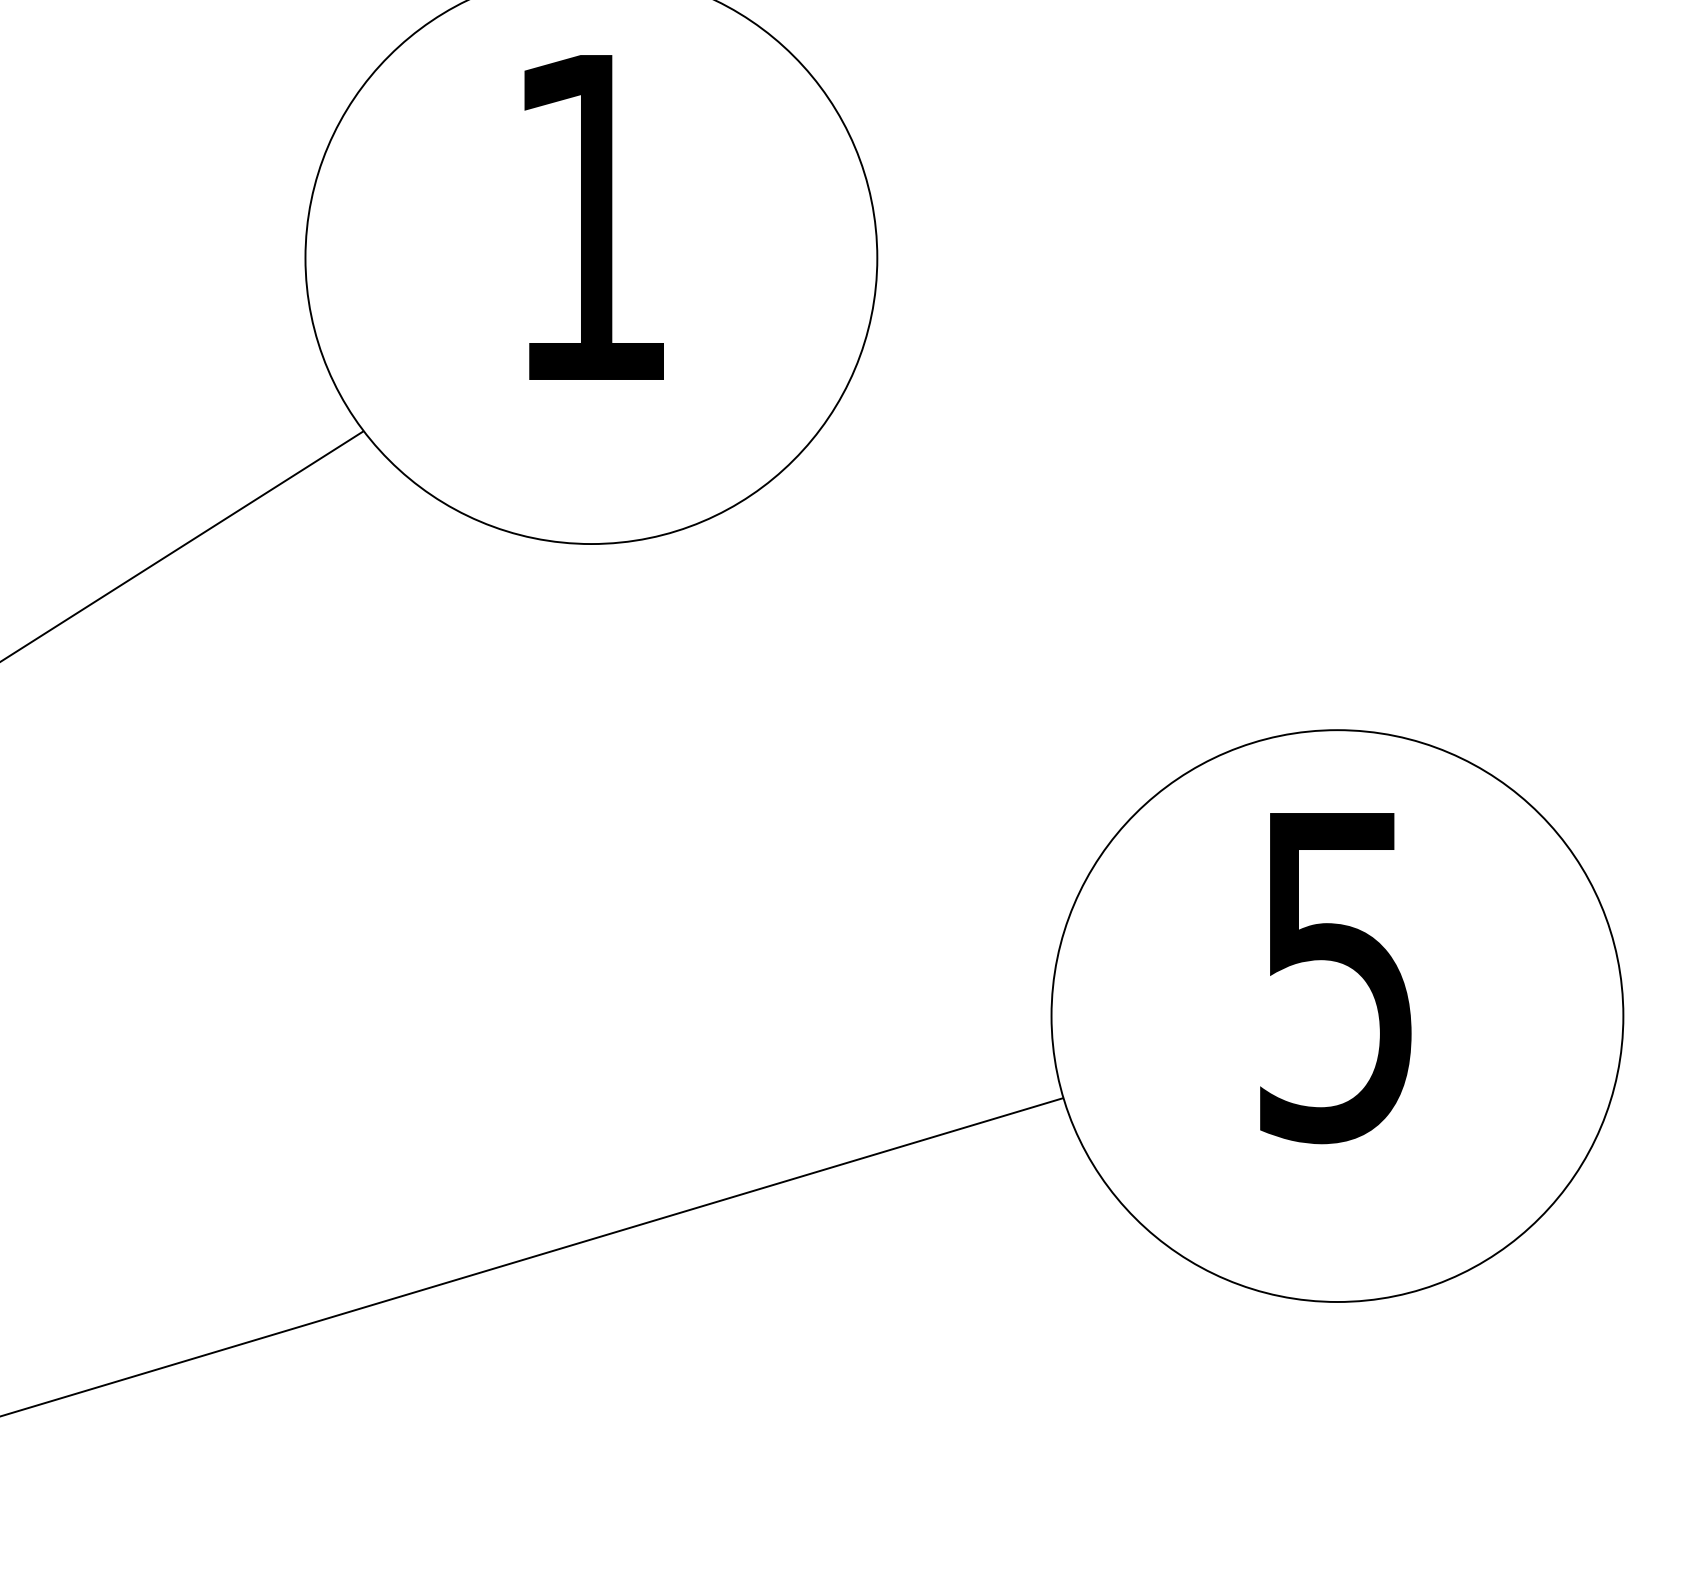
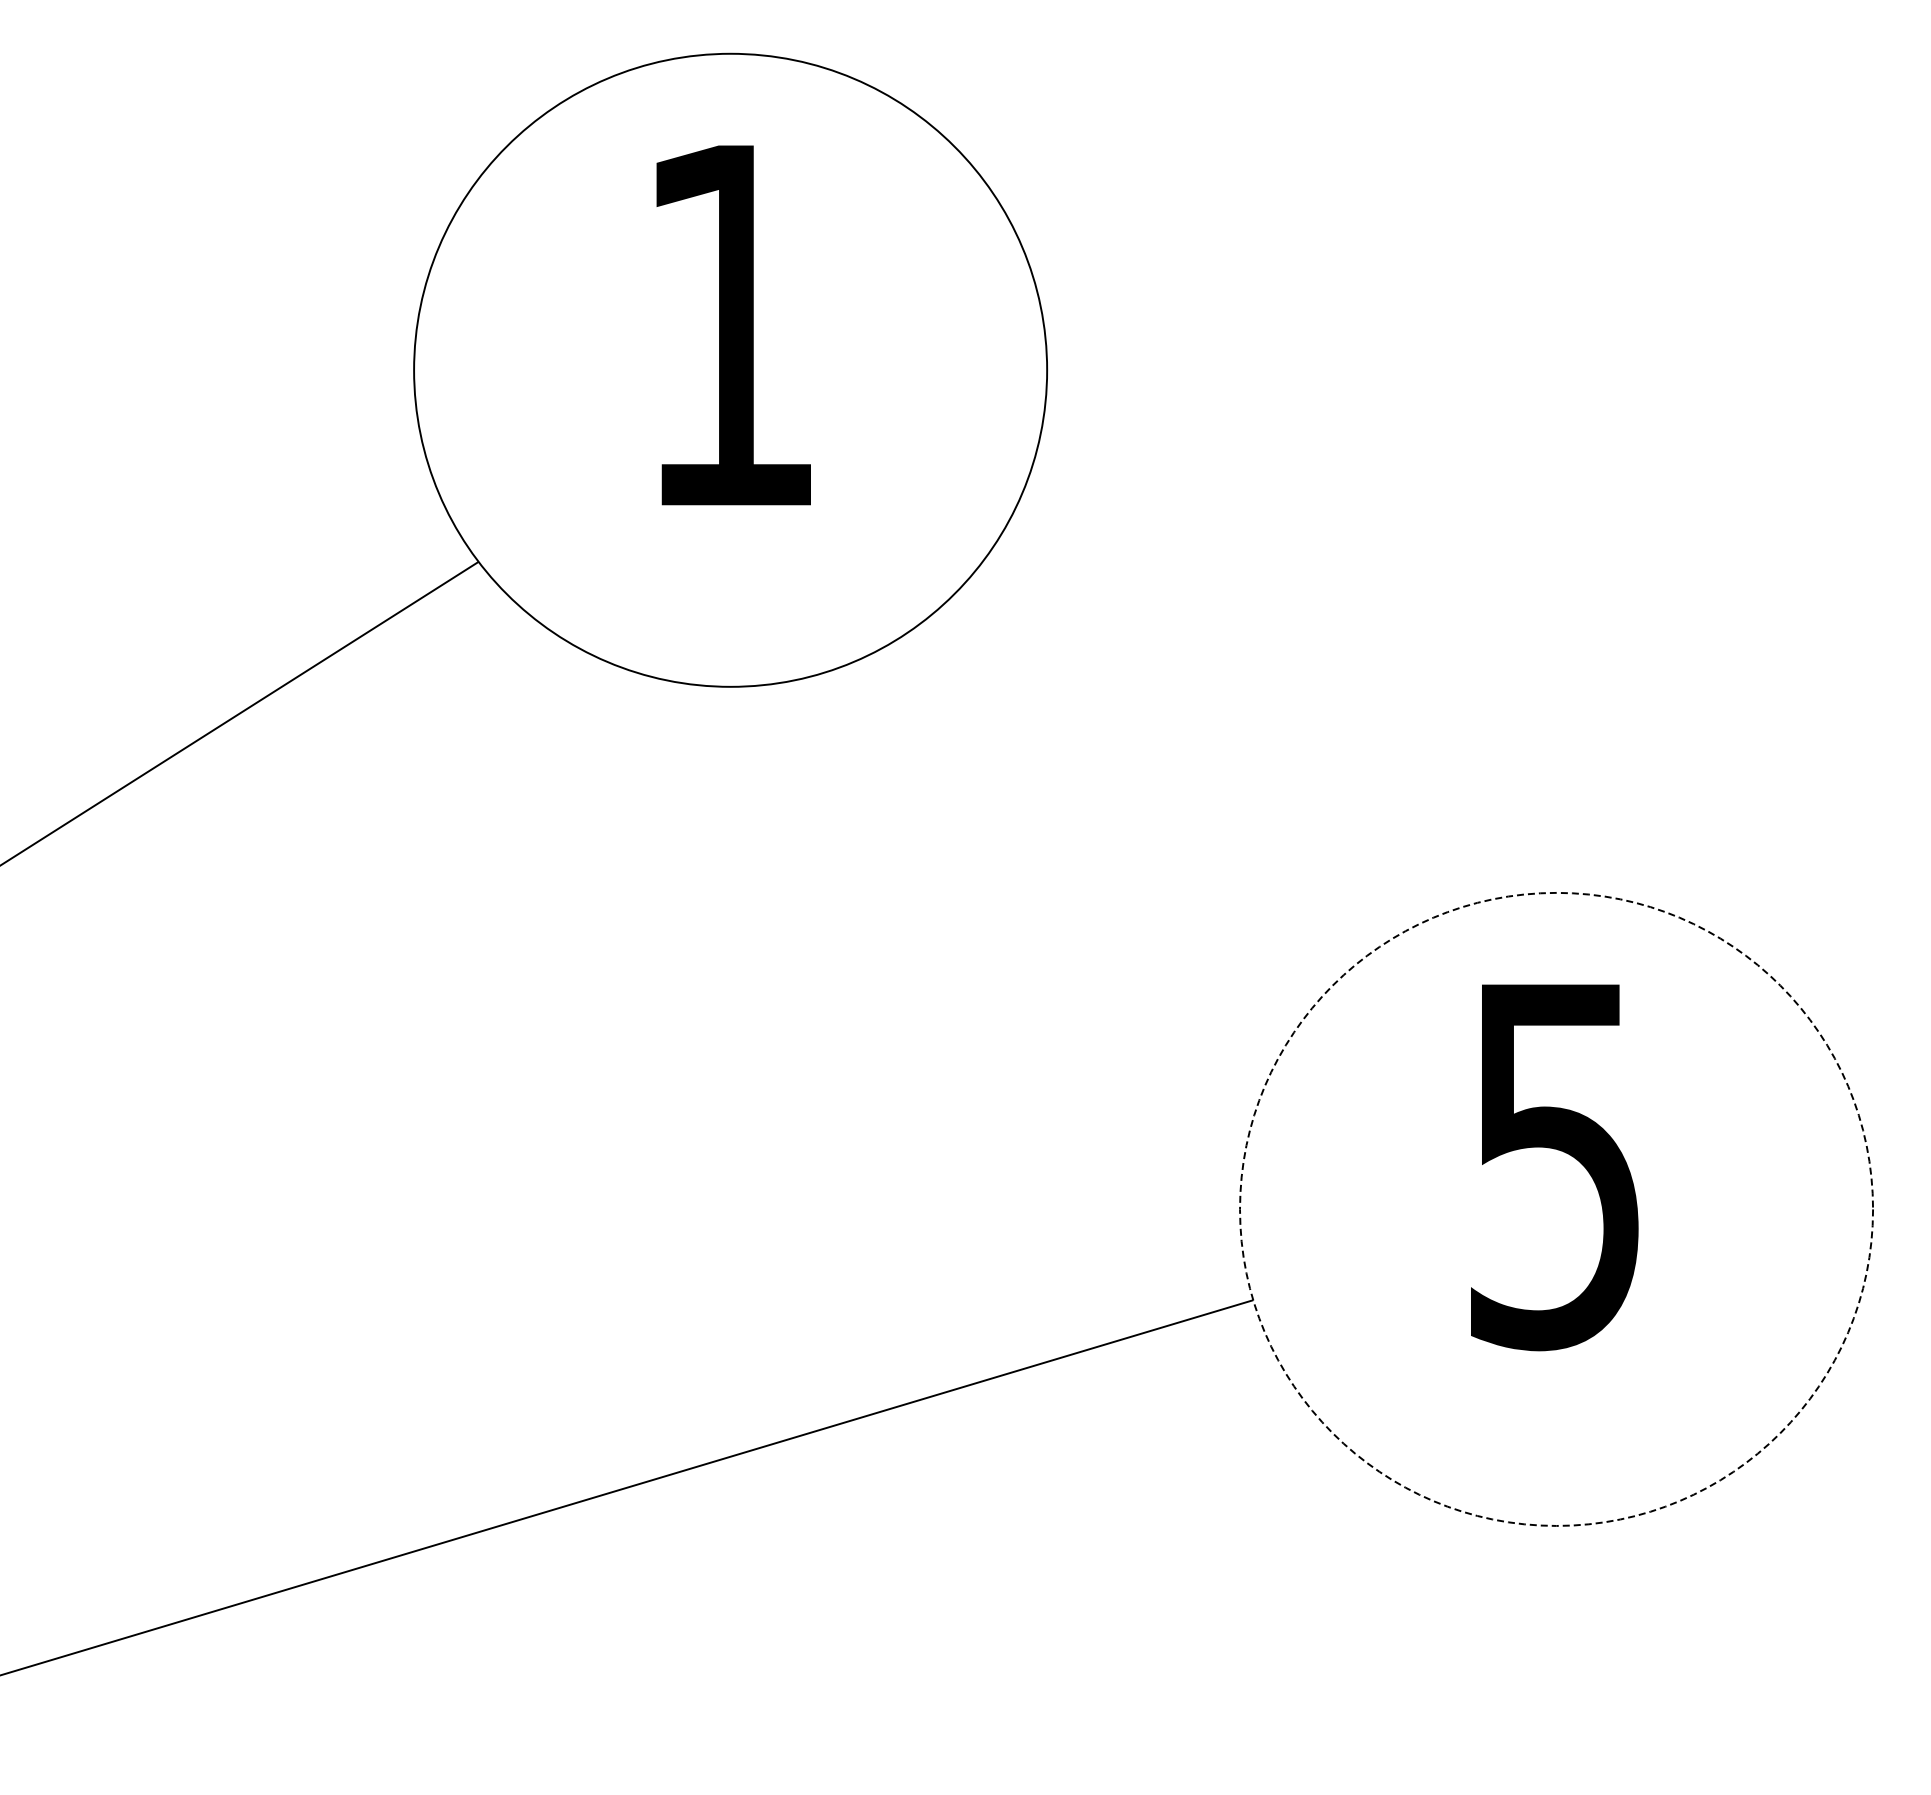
circle: (1337, 1015) -> (1556, 1208), solid -> dashed

